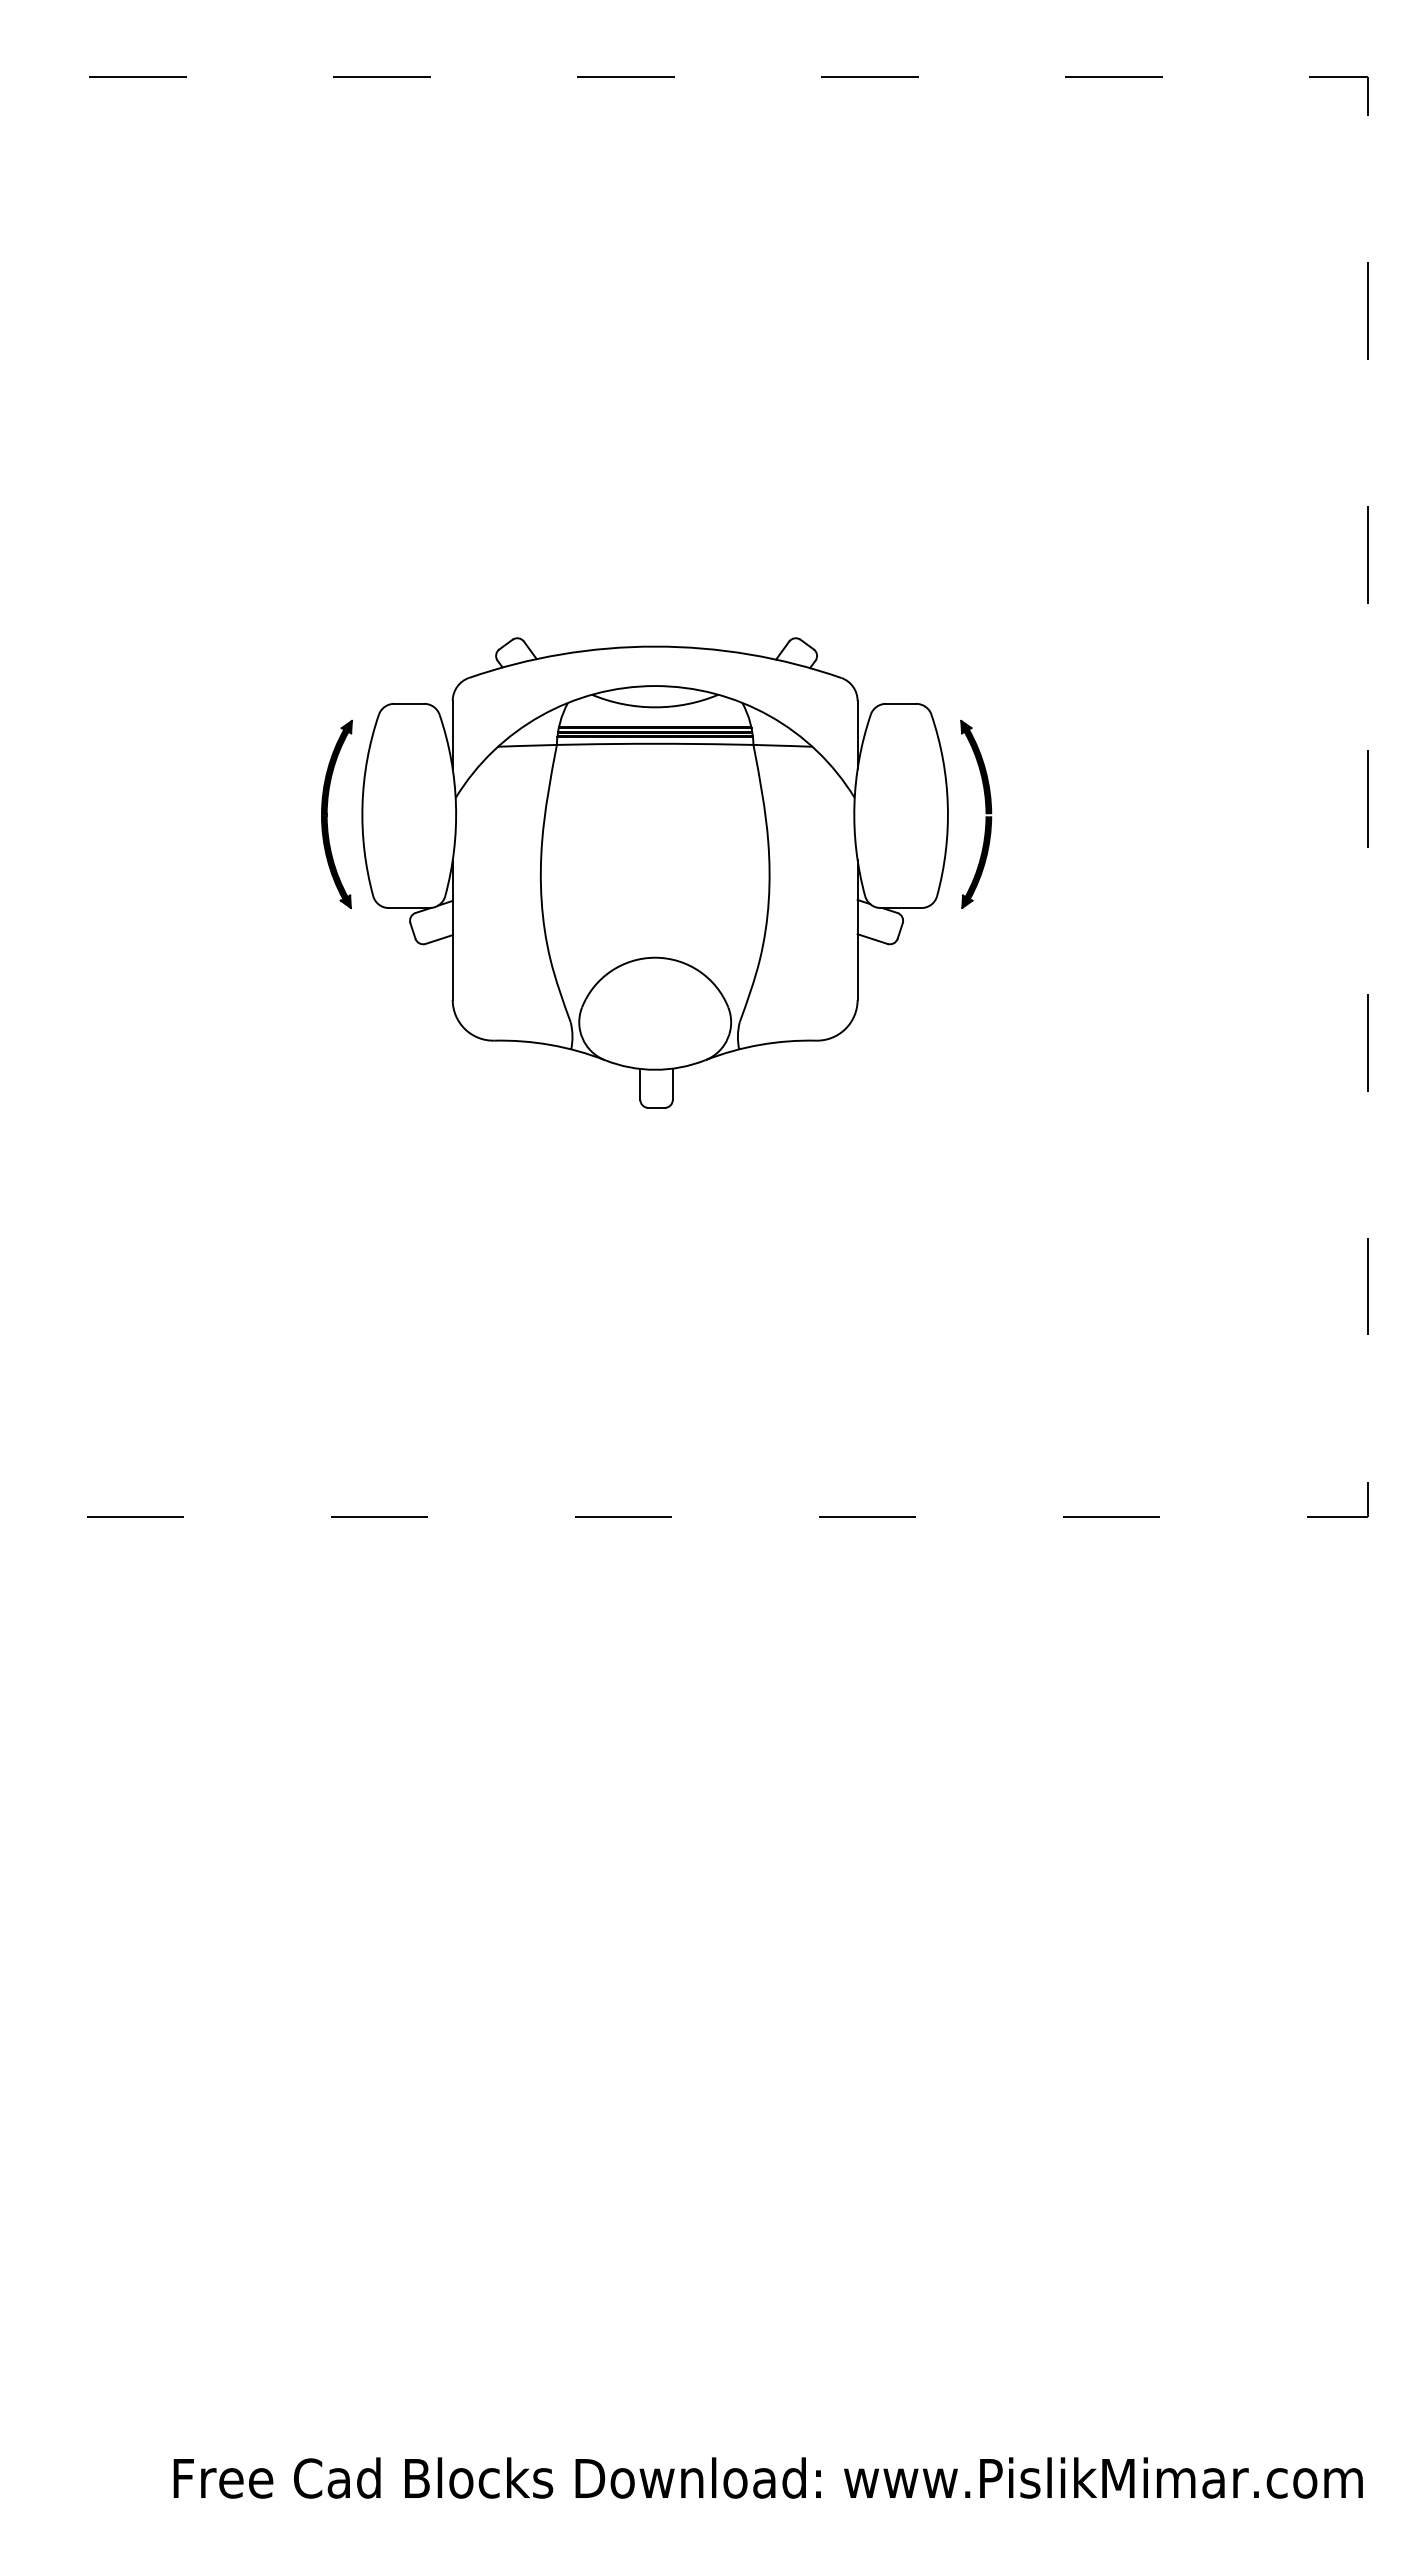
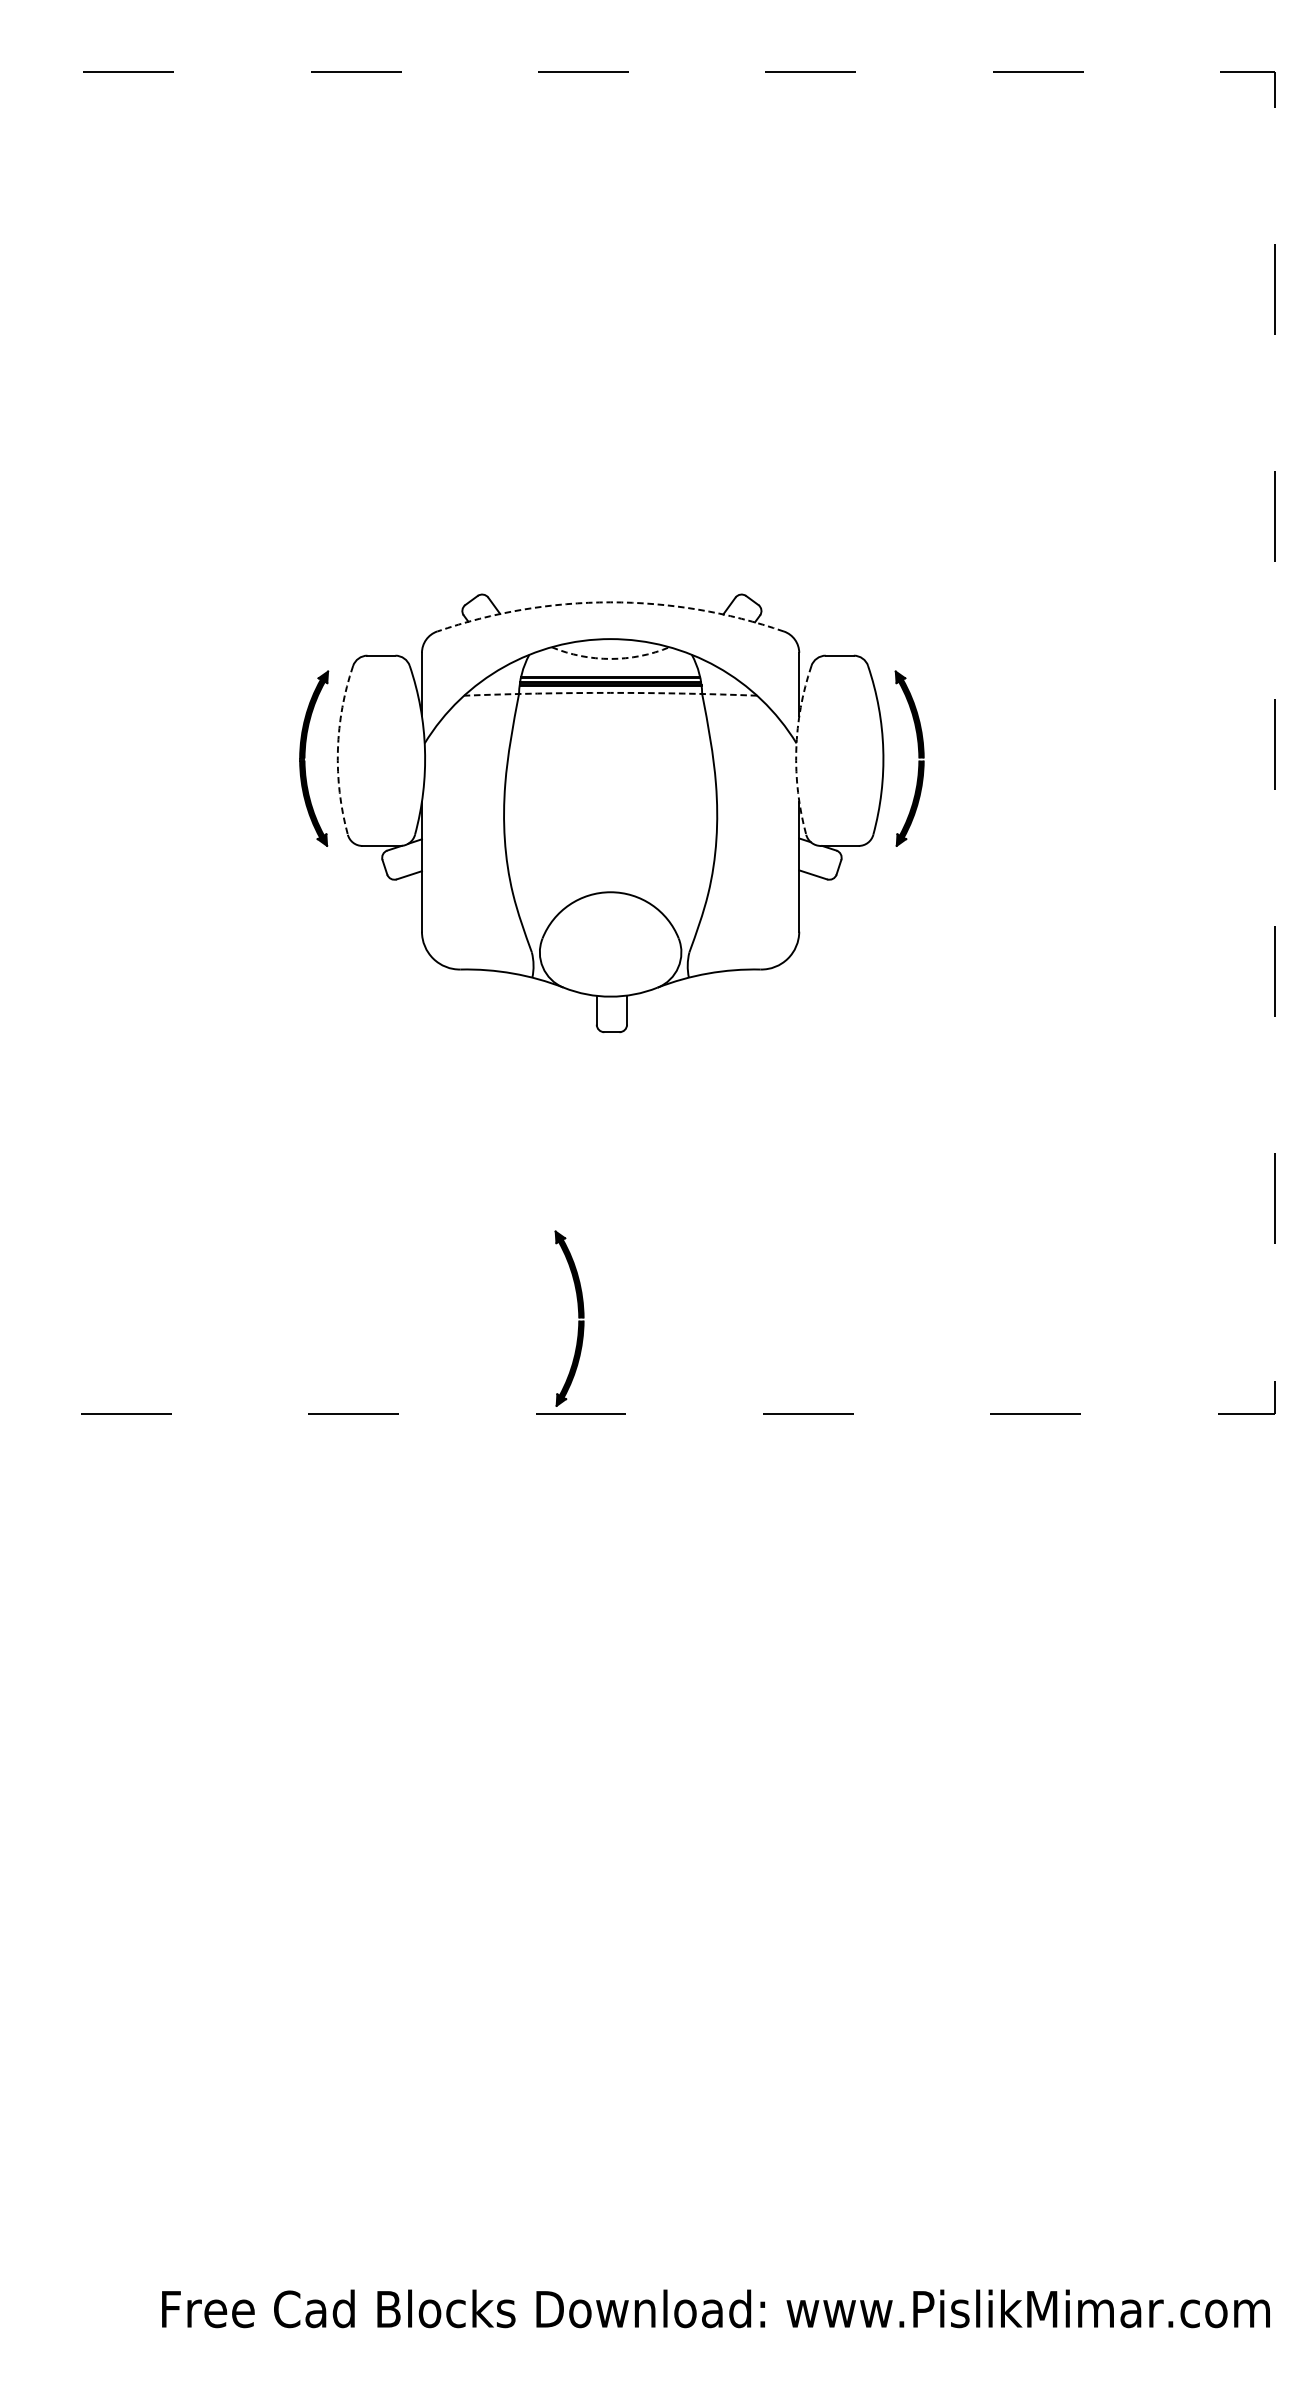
arc: (655, 646) -> (610, 602), solid -> dashed
arc: (655, 707) -> (610, 659), solid -> dashed
arc: (655, 743) -> (610, 692), solid -> dashed
arc: (362, 805) -> (337, 750), solid -> dashed
arc: (854, 805) -> (796, 750), solid -> dashed
part: (620, 1414) -> (578, 1317), added

